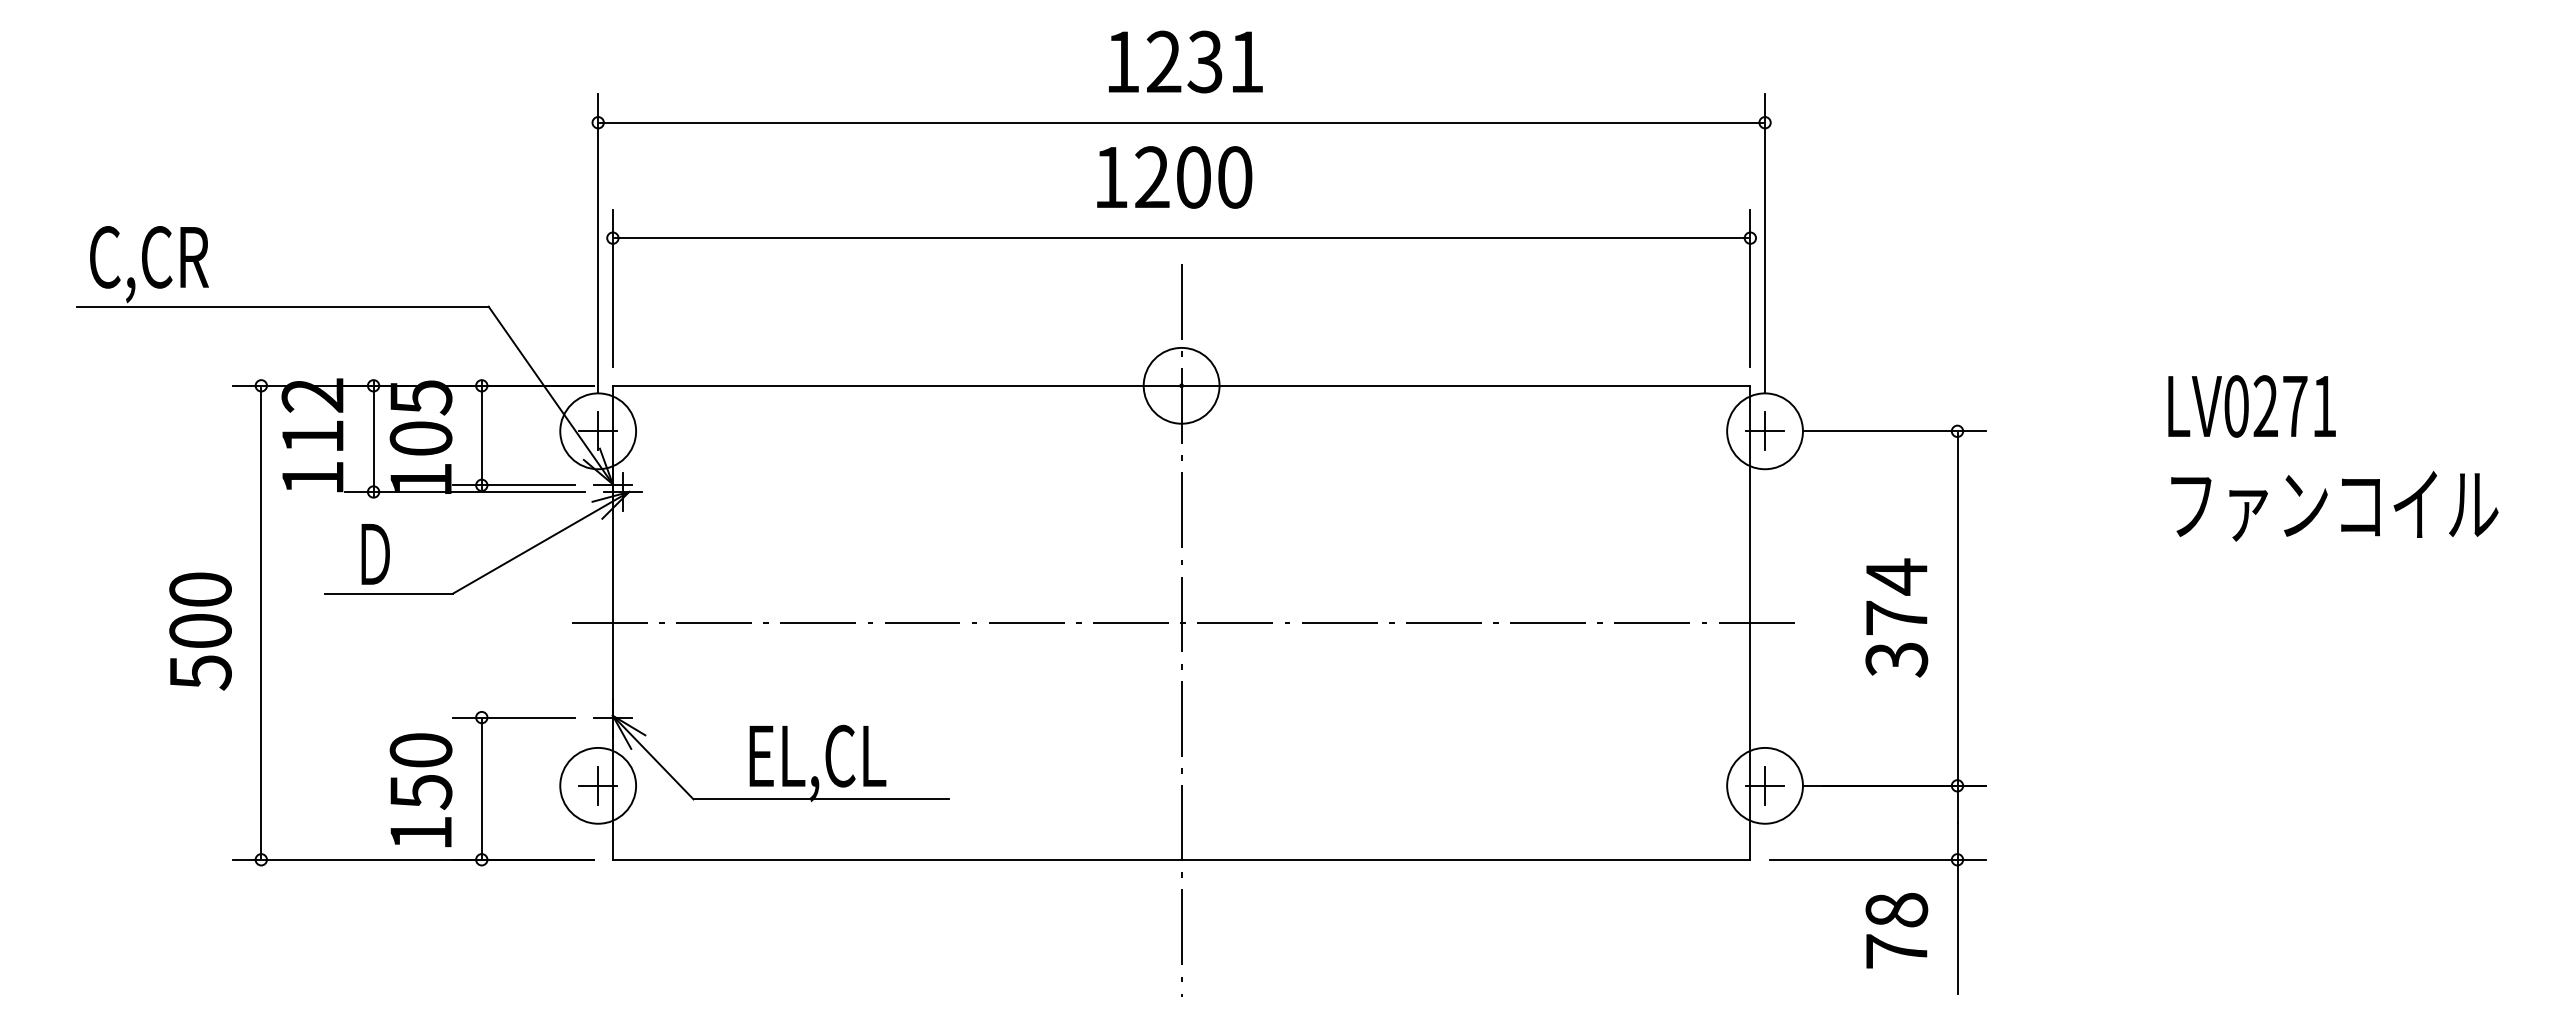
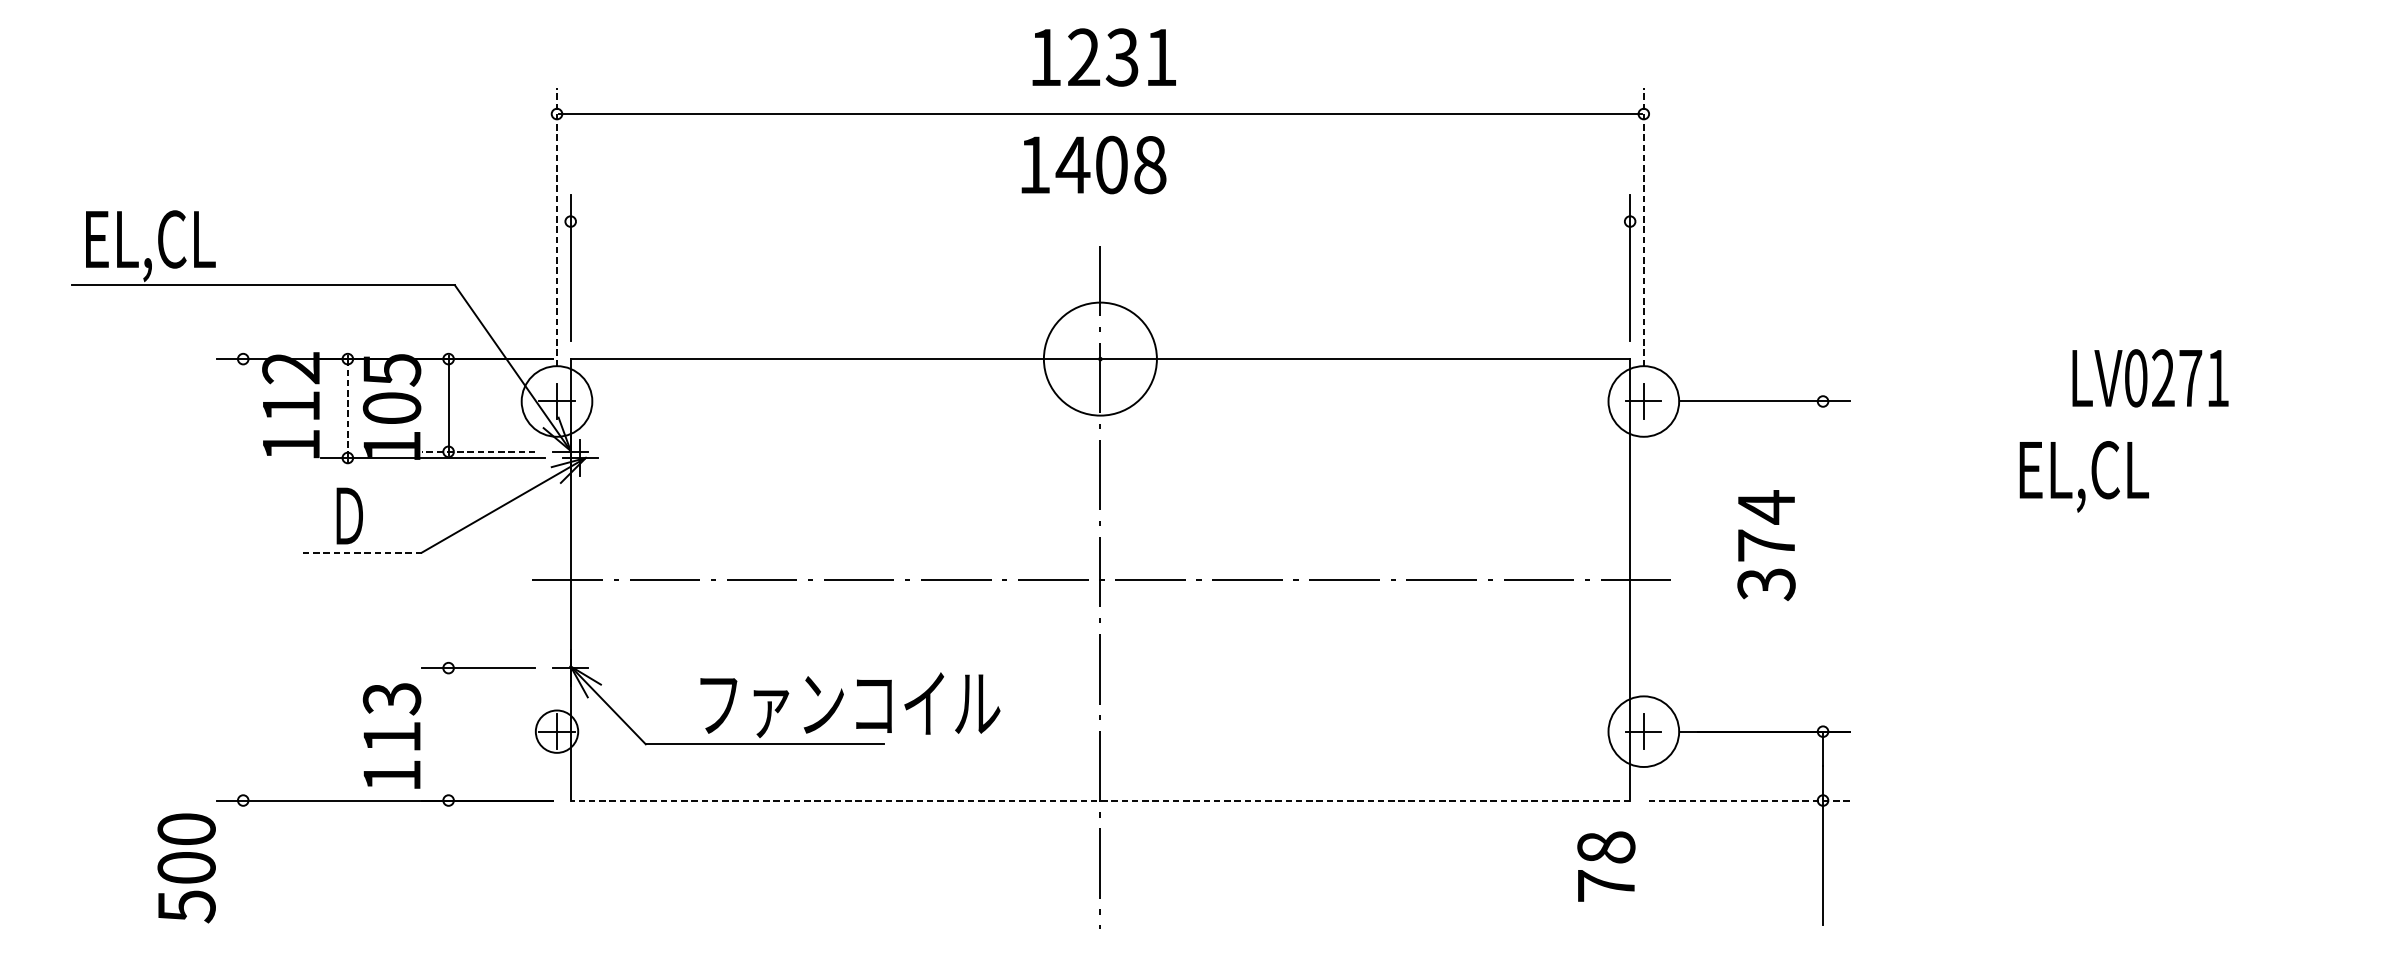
text: (1192, 177) -> (1110, 165), 1200 -> 1408
line: (1181, 238) -> (1100, 221), removed
line: (598, 243) -> (557, 226), solid -> dashed
line: (1765, 243) -> (1644, 226), solid -> dashed
text: (160, 264) -> (149, 246), C,CR -> EL,CL
circle: (1181, 385) -> (1100, 358), size x1.6
text: (2251, 406) -> (2149, 378), moved
line: (373, 438) -> (347, 408), solid -> dashed
line: (514, 485) -> (479, 451), solid -> dashed
text: (2333, 510) -> (2173, 475), ファンコイル -> EL,CL
line: (389, 593) -> (362, 552), solid -> dashed
line: (1957, 608) -> (1823, 566), removed
text: (1896, 617) -> (1766, 545), moved
line: (261, 622) -> (243, 579), removed
text: (200, 631) -> (186, 868), moved
text: (911, 761) -> (848, 709), EL,CL -> ファンコイル
text: (420, 771) -> (391, 718), 150 -> 113
circle: (598, 785) -> (557, 731), size x0.6
line: (481, 788) -> (448, 734), removed
line: (1181, 859) -> (1100, 800), solid -> dashed
line: (1878, 859) -> (1749, 800), solid -> dashed
text: (1896, 930) -> (1606, 866), moved

